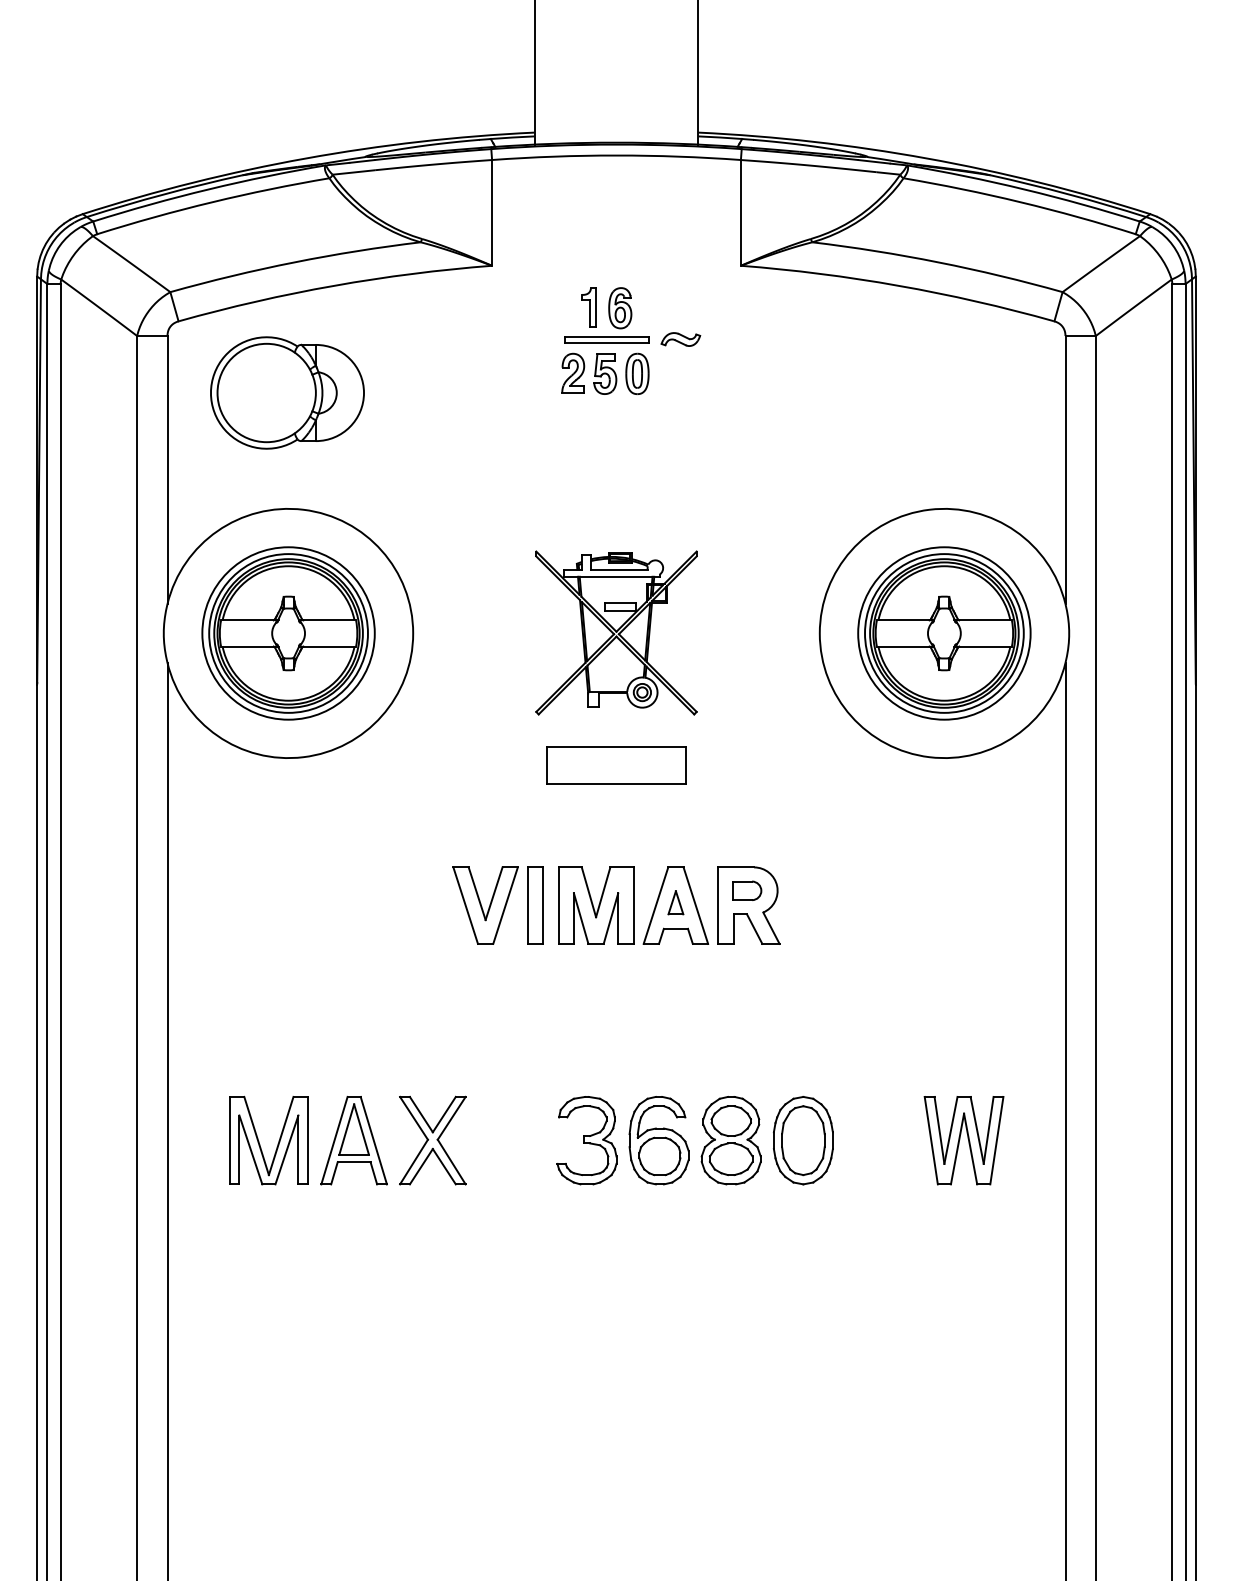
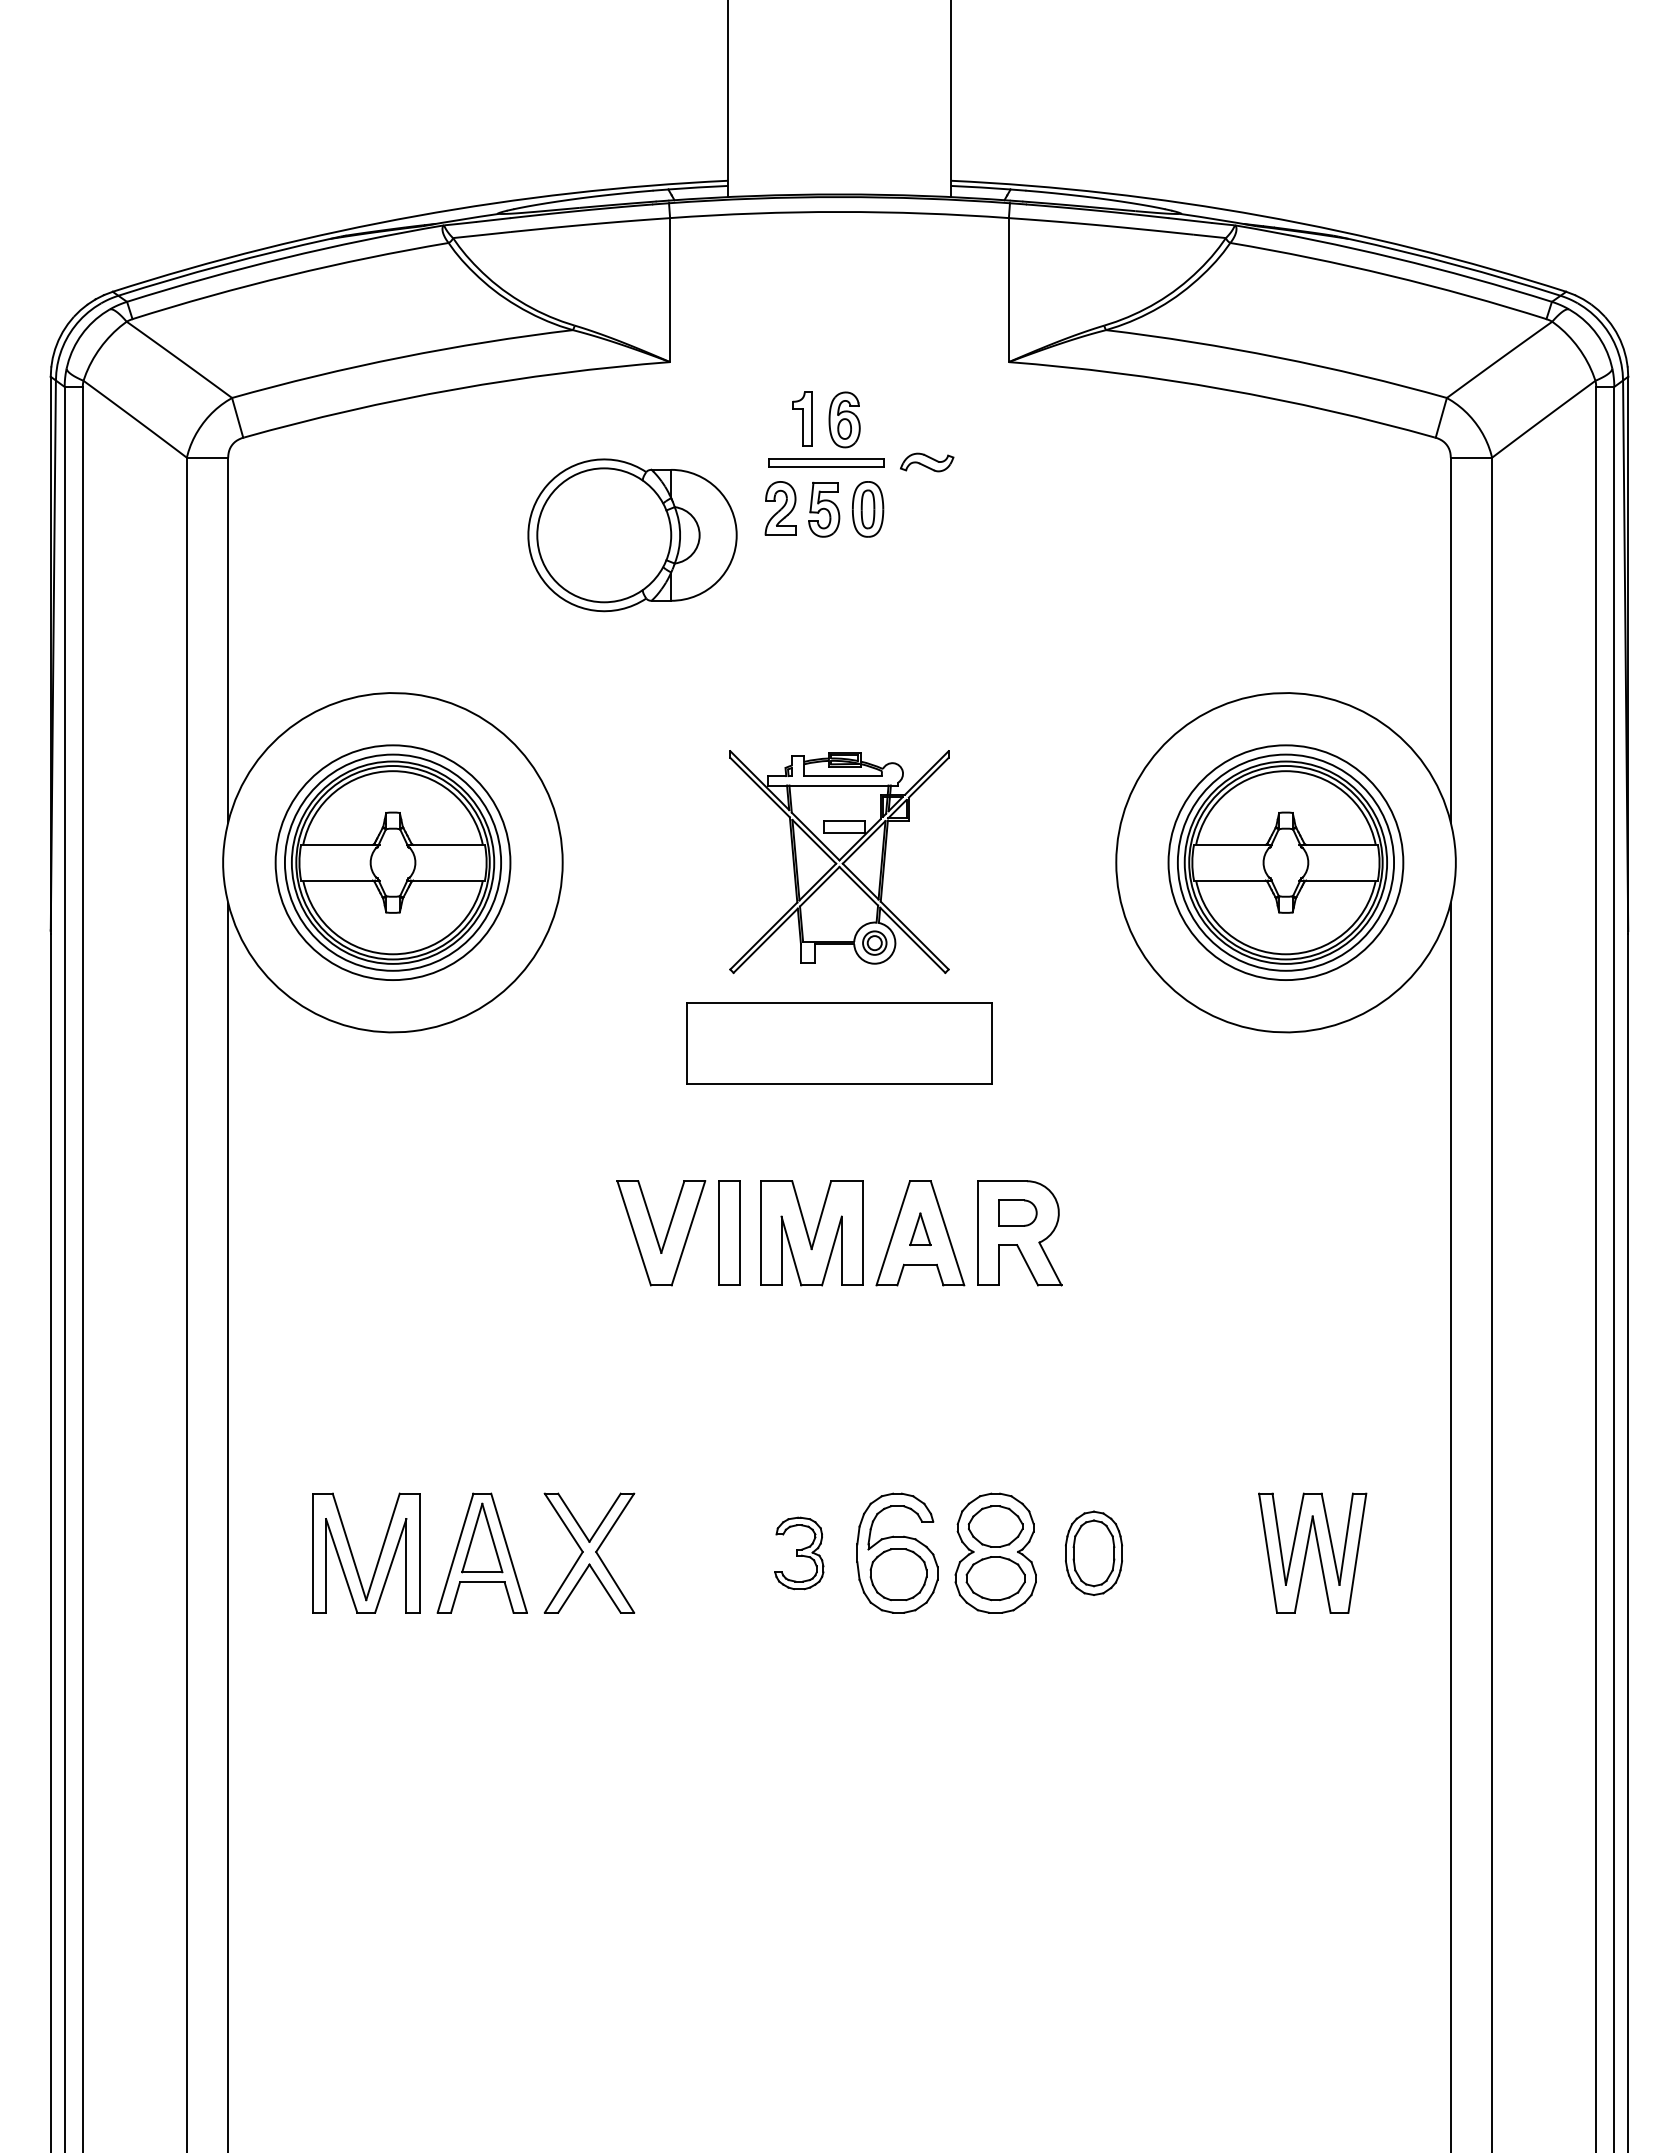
part: (287, 392) -> (632, 534), moved
part: (616, 765) -> (839, 1042), size x1.6
part: (586, 1140) -> (798, 1553), size x0.6
part: (803, 1140) -> (1094, 1553), size x0.7

